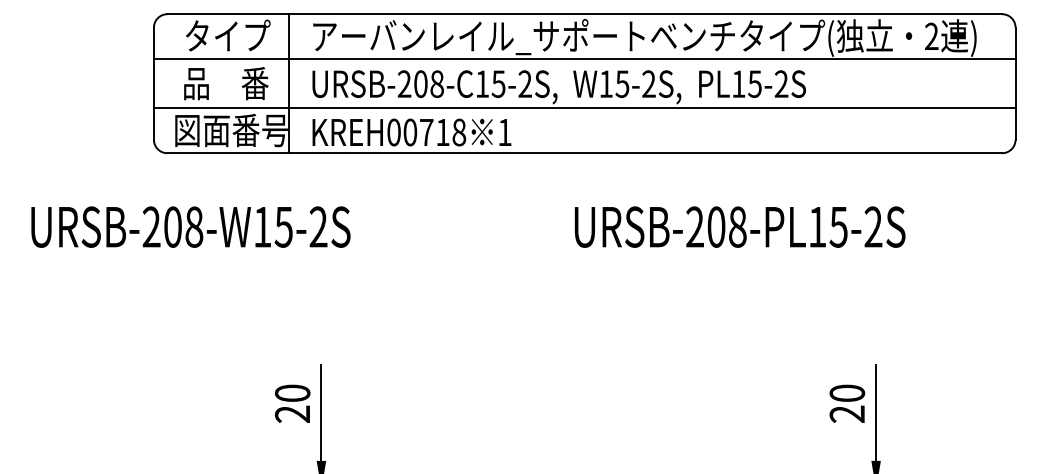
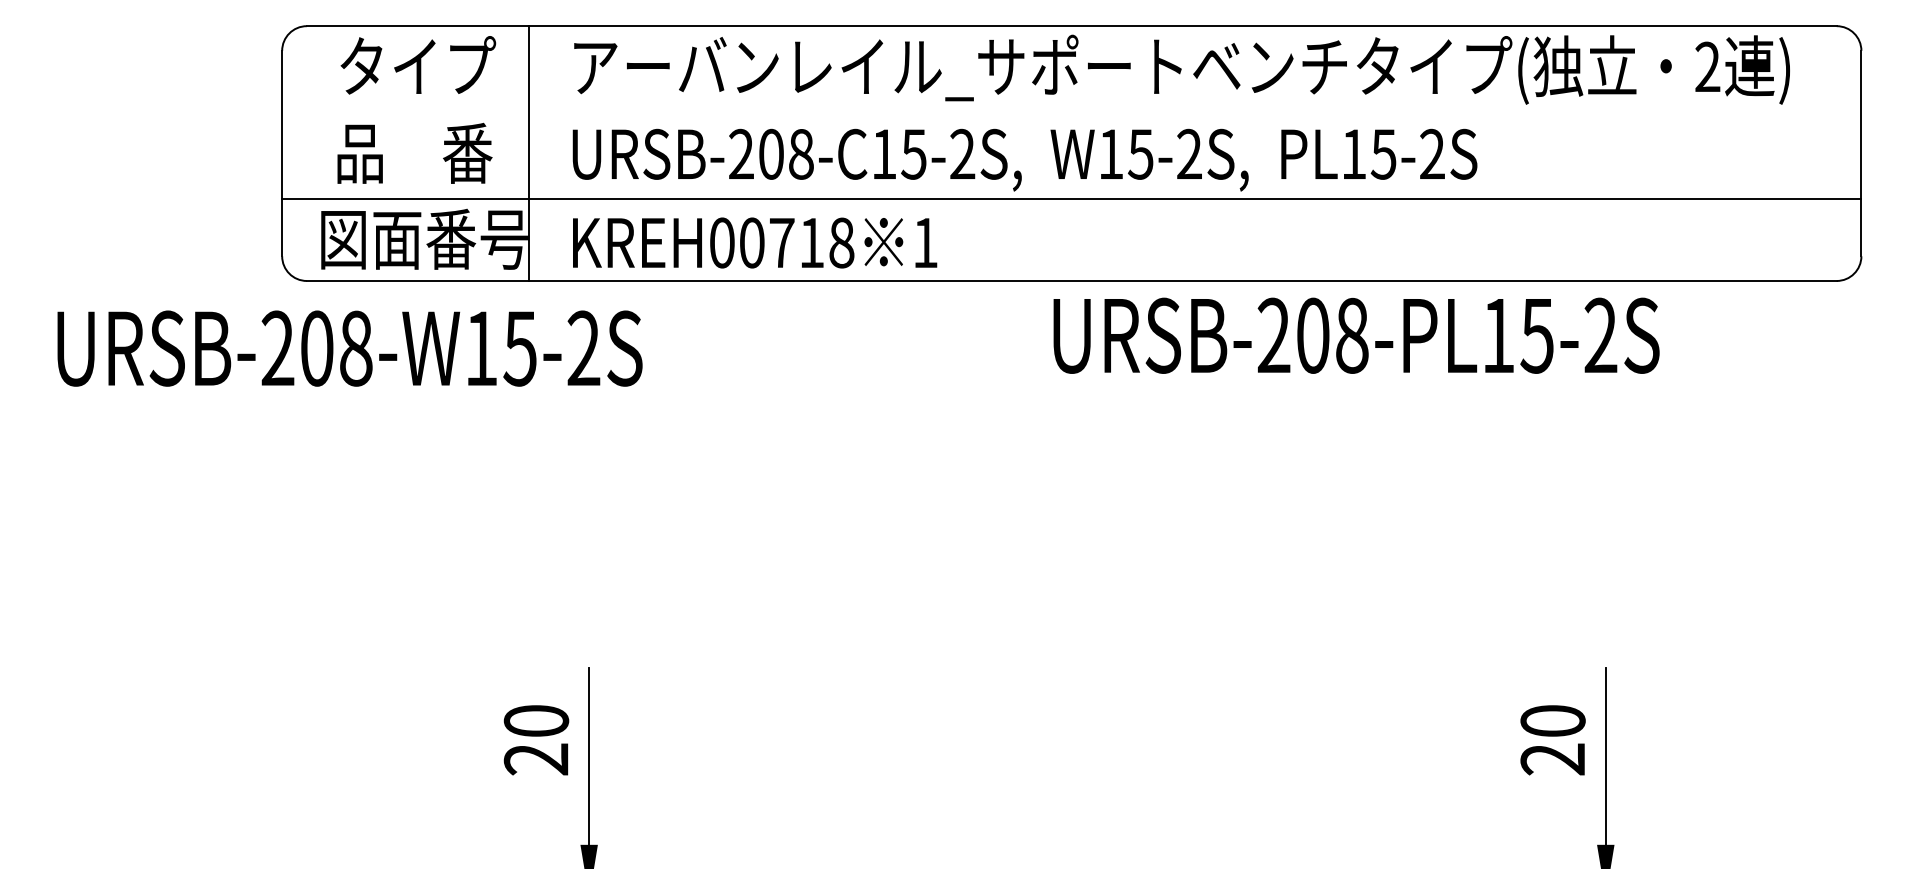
line: (584, 59) -> (1071, 109), removed
text: (190, 226) -> (349, 347), moved
text: (739, 226) -> (1355, 334), moved

